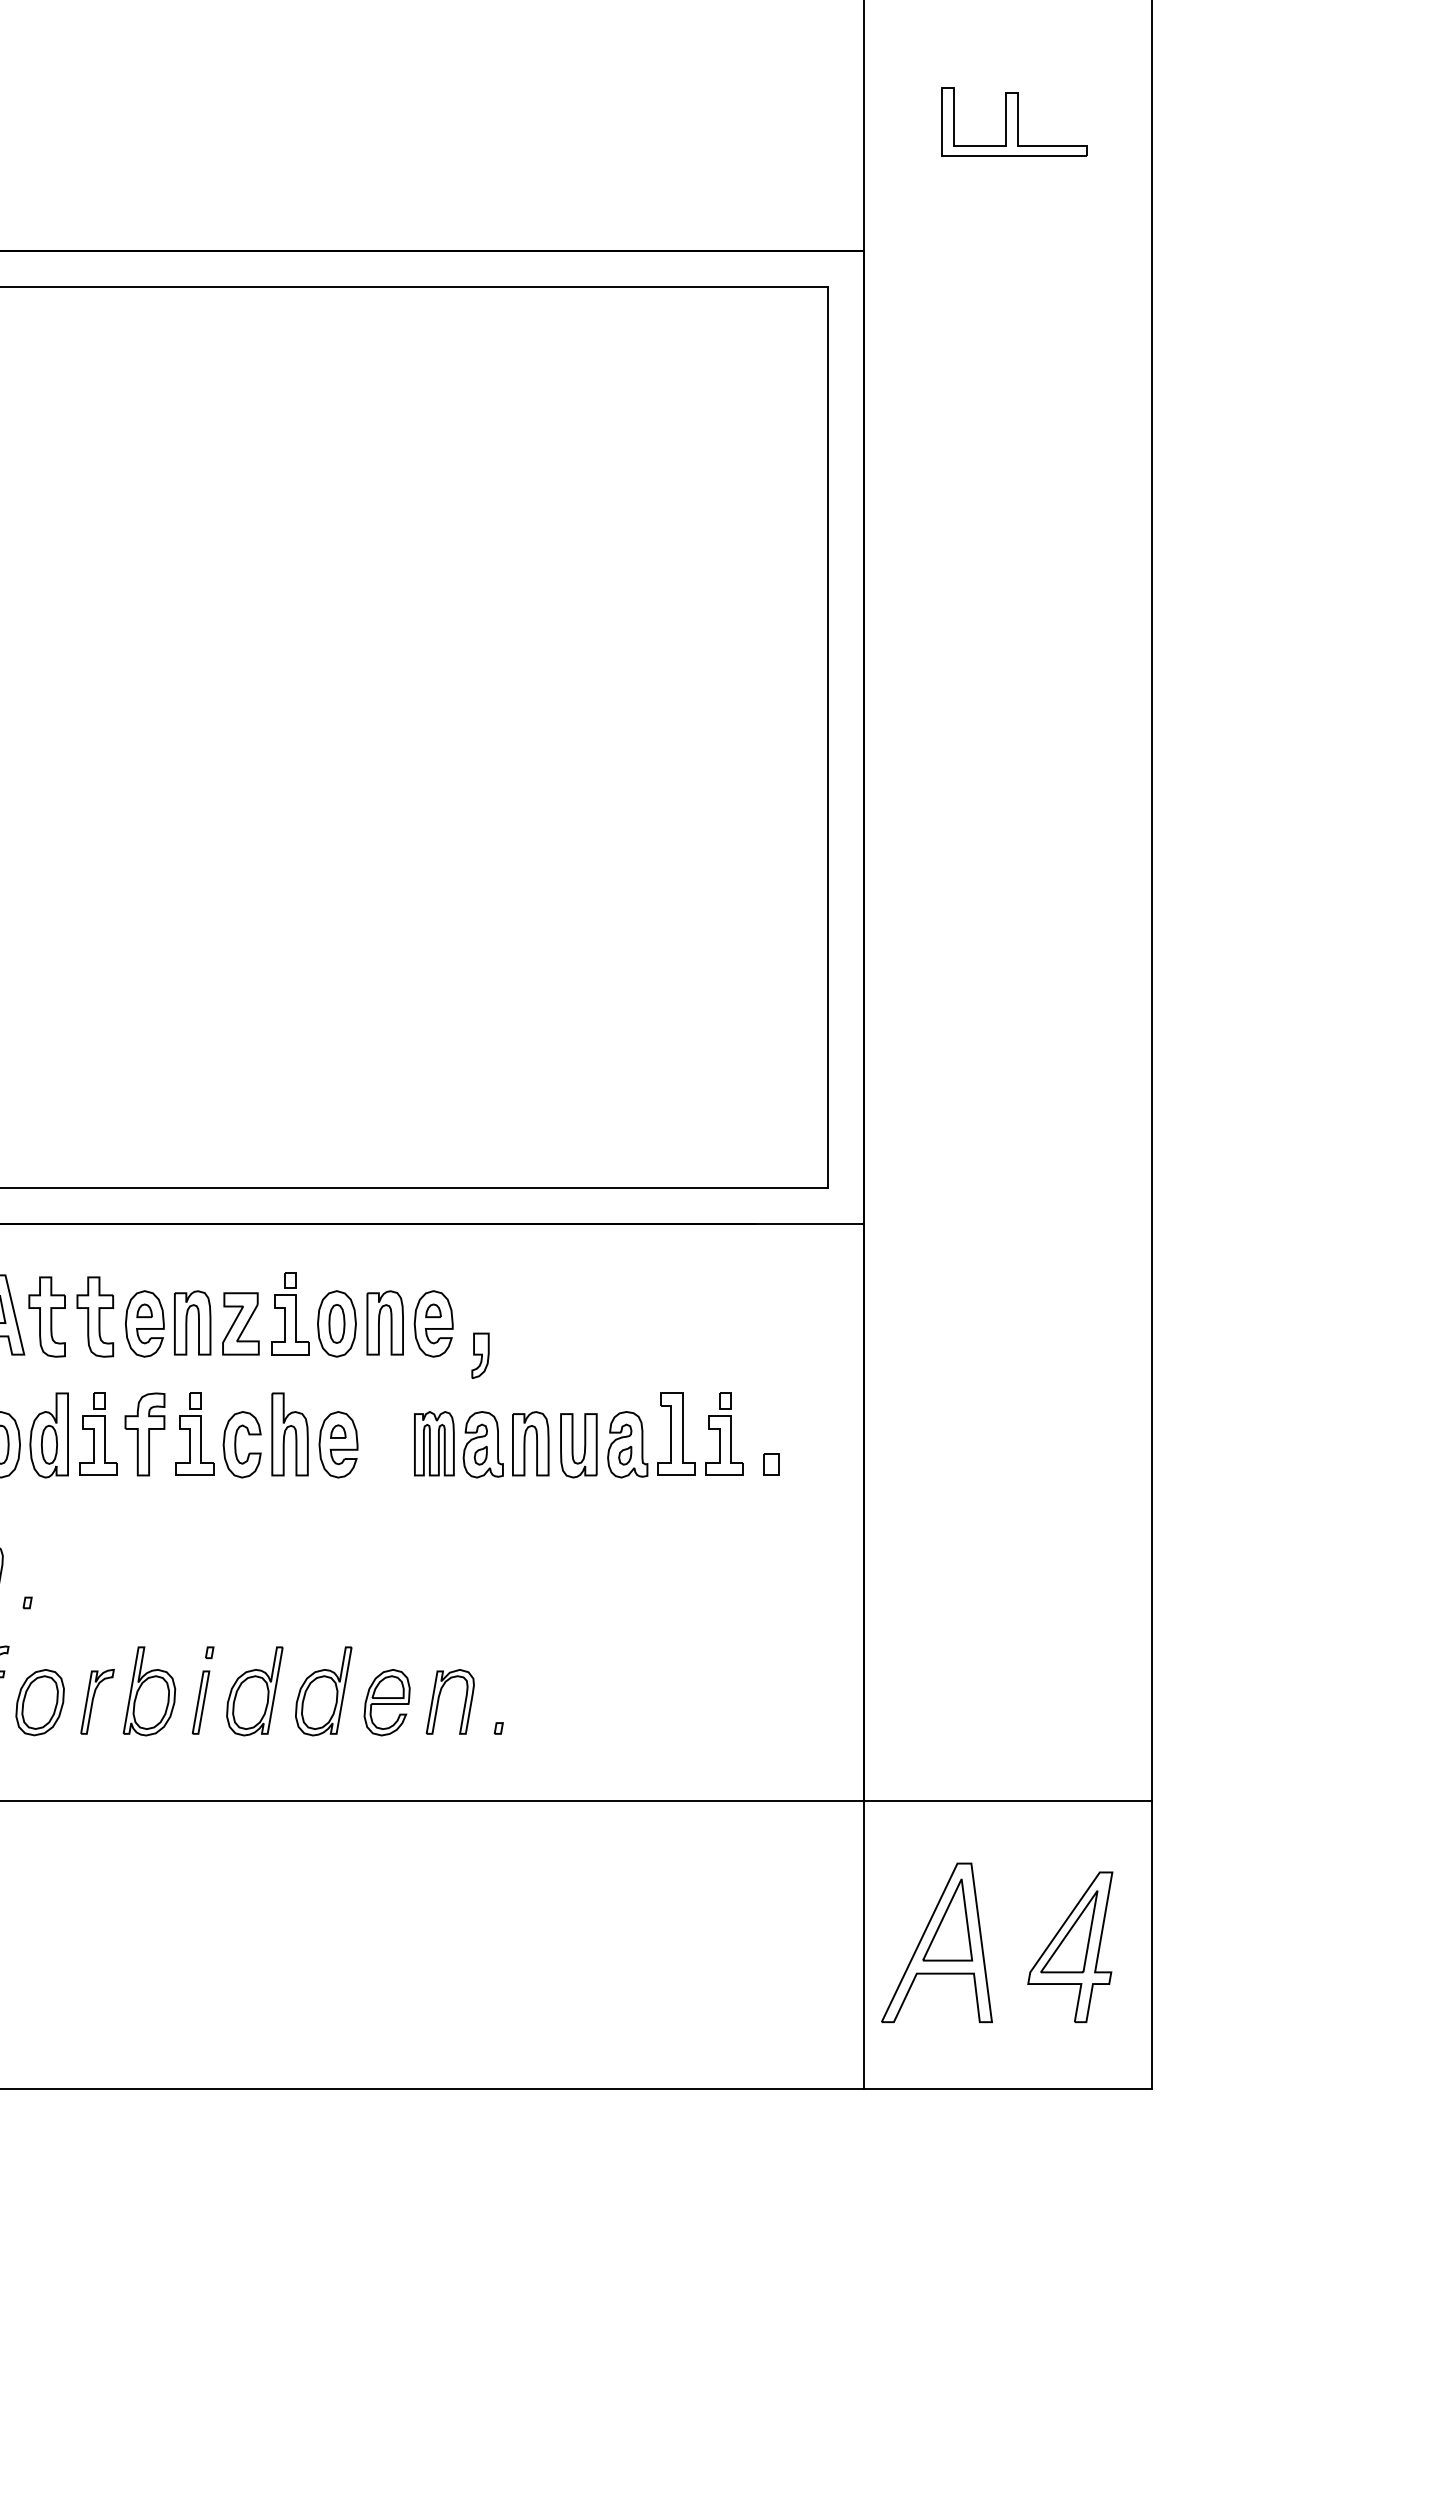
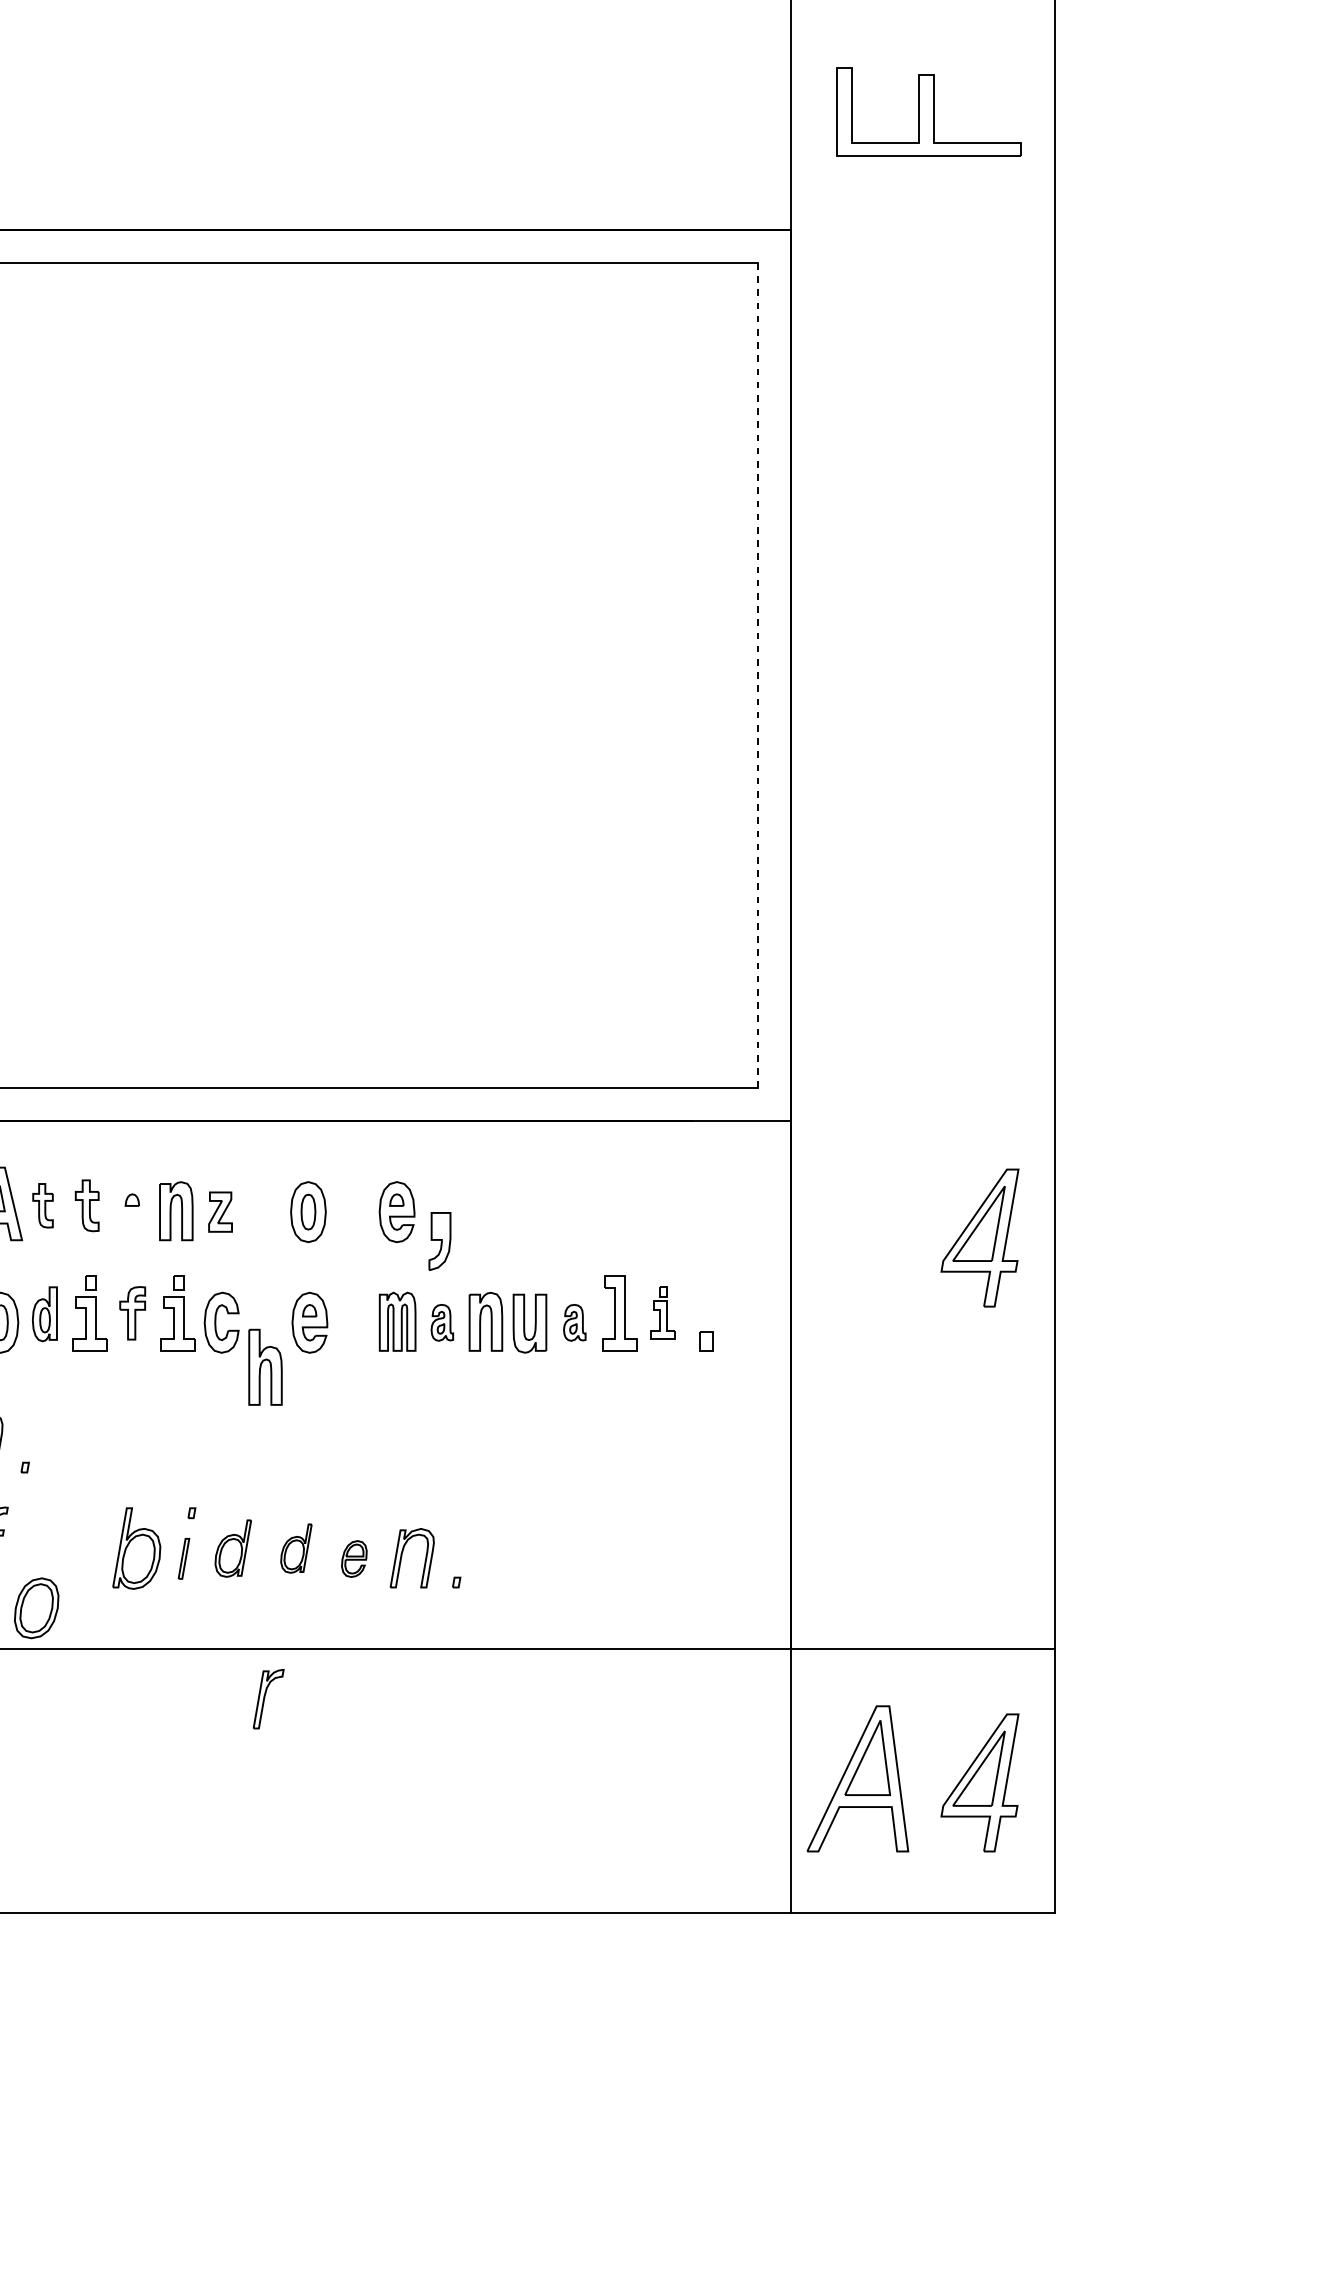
part: (1014, 121) -> (928, 111), size x1.4
line: (827, 738) -> (757, 676), solid -> dashed
part: (290, 1313) -> (265, 1202), removed
part: (46, 1316) -> (42, 1205), size x0.6
part: (95, 1316) -> (87, 1205), size x0.7
part: (384, 1322) -> (351, 1210), removed
part: (144, 1323) -> (132, 1211), removed
part: (240, 1323) -> (220, 1211), size x0.7
part: (1070, 1352) -> (980, 1238), added
part: (480, 1355) -> (439, 1241), size x1.4
part: (724, 1433) -> (663, 1312), size x0.7
part: (144, 1434) -> (132, 1313), size x0.7
part: (289, 1434) -> (265, 1367), moved
part: (48, 1435) -> (44, 1314), size x0.7
part: (482, 1444) -> (441, 1322), size x0.6
part: (627, 1444) -> (574, 1322), size x0.6
part: (254, 1691) -> (232, 1548), size x0.7
part: (323, 1691) -> (296, 1548), size x0.6
part: (97, 1701) -> (268, 1698), moved
part: (39, 1702) -> (36, 1608), moved
part: (200, 1702) -> (183, 1558), size x0.7
part: (386, 1702) -> (353, 1558), size x0.6

